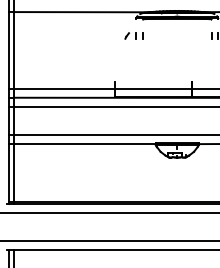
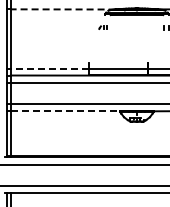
line: (80, 12) -> (62, 9), solid -> dashed
part: (132, 35) -> (102, 27), size x0.6
line: (64, 89) -> (49, 69), solid -> dashed
line: (84, 144) -> (65, 111), solid -> dashed

